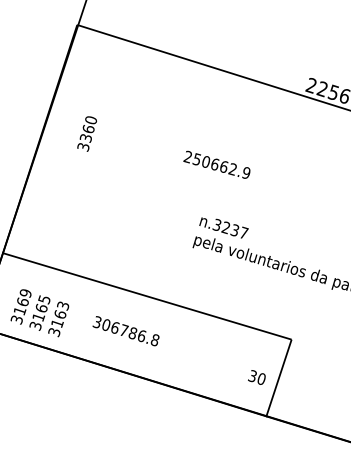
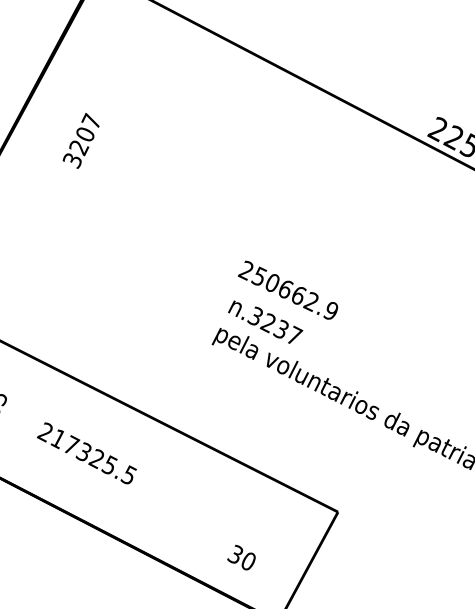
text: (88, 128) -> (85, 133), 3360 -> 3207
text: (216, 164) -> (287, 289), moved
text: (125, 331) -> (86, 453), 306786.8 -> 217325.5
text: (256, 377) -> (241, 557), moved

